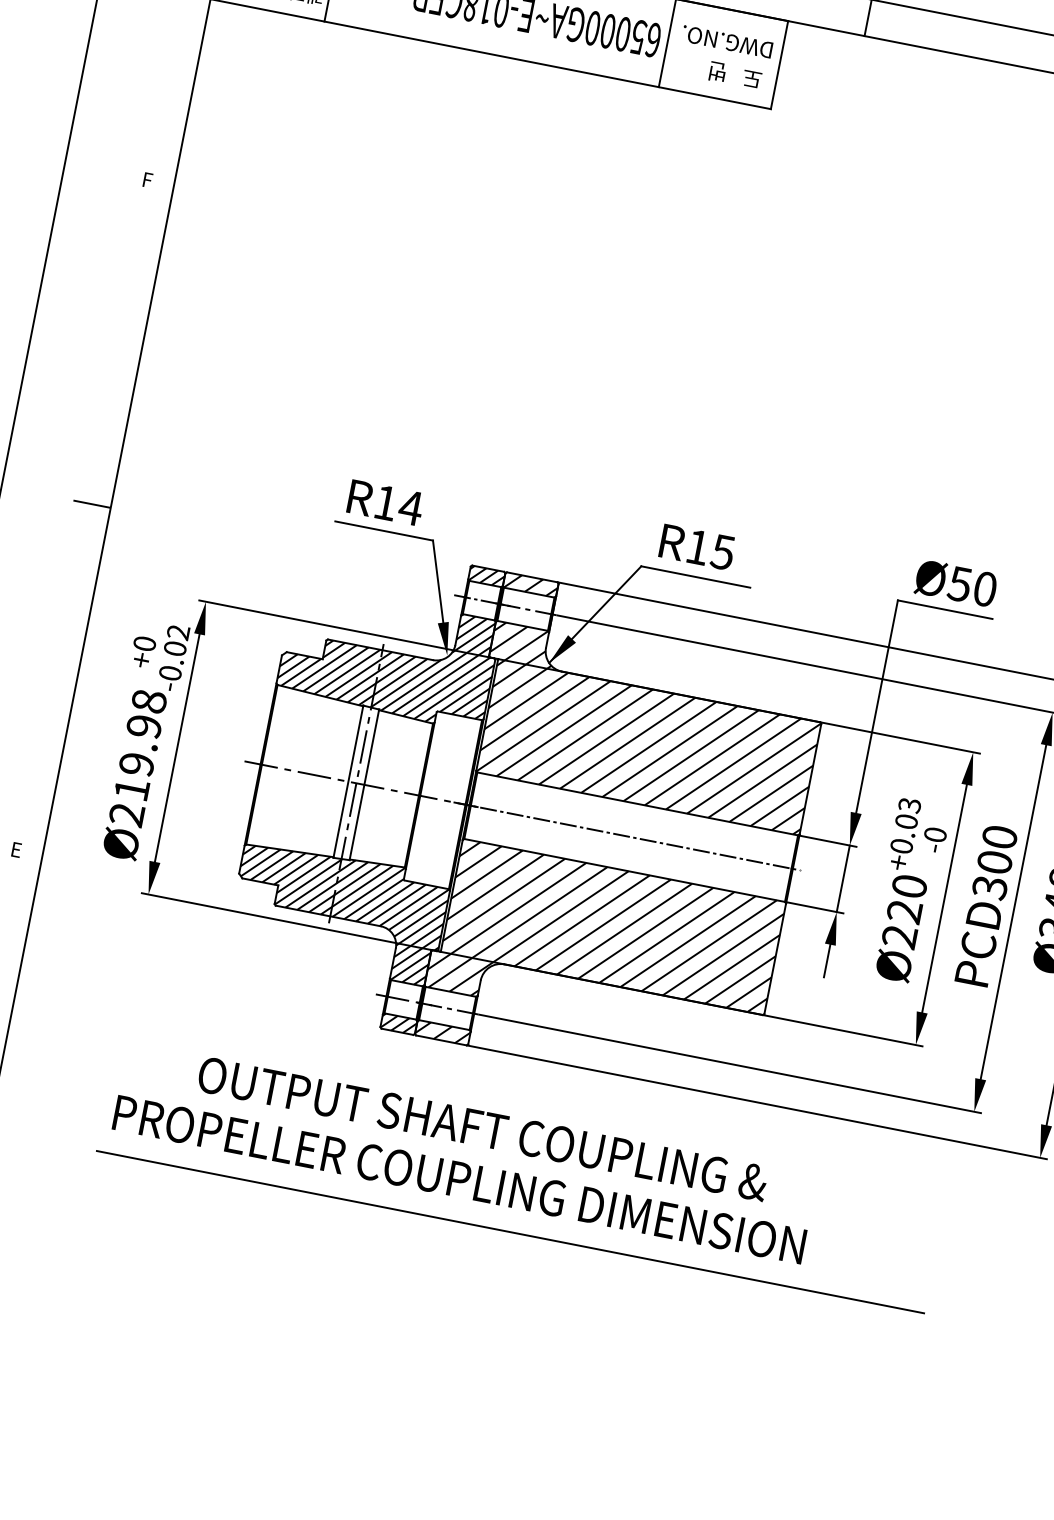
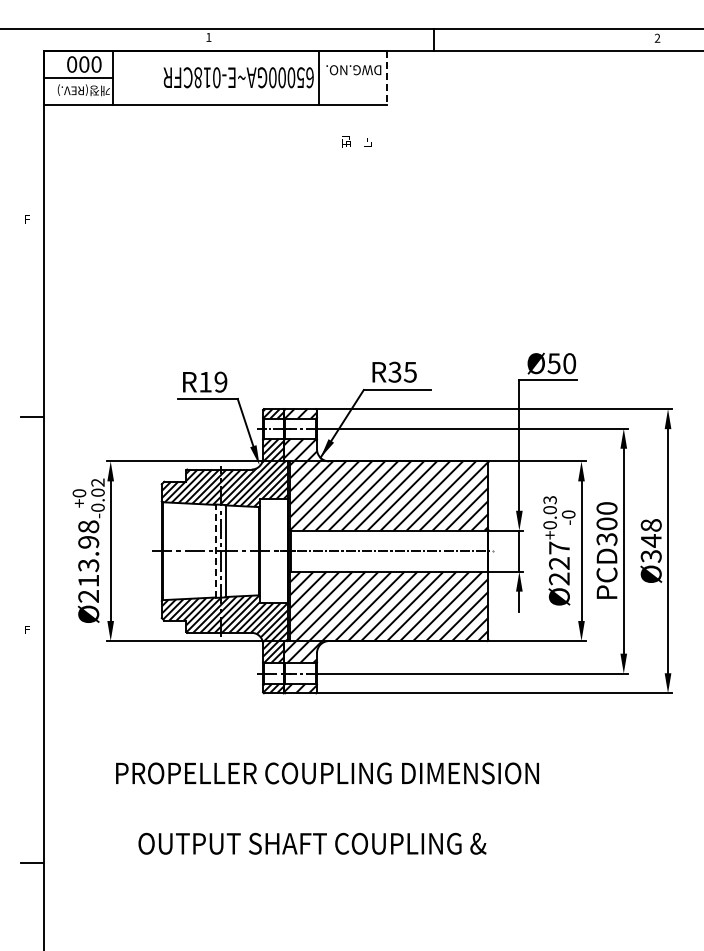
line: (779, 66) -> (387, 78), solid -> dashed
text: (733, 74) -> (356, 141), moved
text: (410, 506) -> (220, 381), R14 -> R19
text: (697, 545) -> (394, 371), R15 -> R35
text: (136, 764) -> (88, 565), Ø219.98 -> Ø213.98
line: (347, 782) -> (215, 551), solid -> dashed
text: (909, 885) -> (559, 547), Ø220 -> Ø227
text: (483, 1128) -> (312, 843), moved
line: (510, 1232) -> (363, 798), removed

